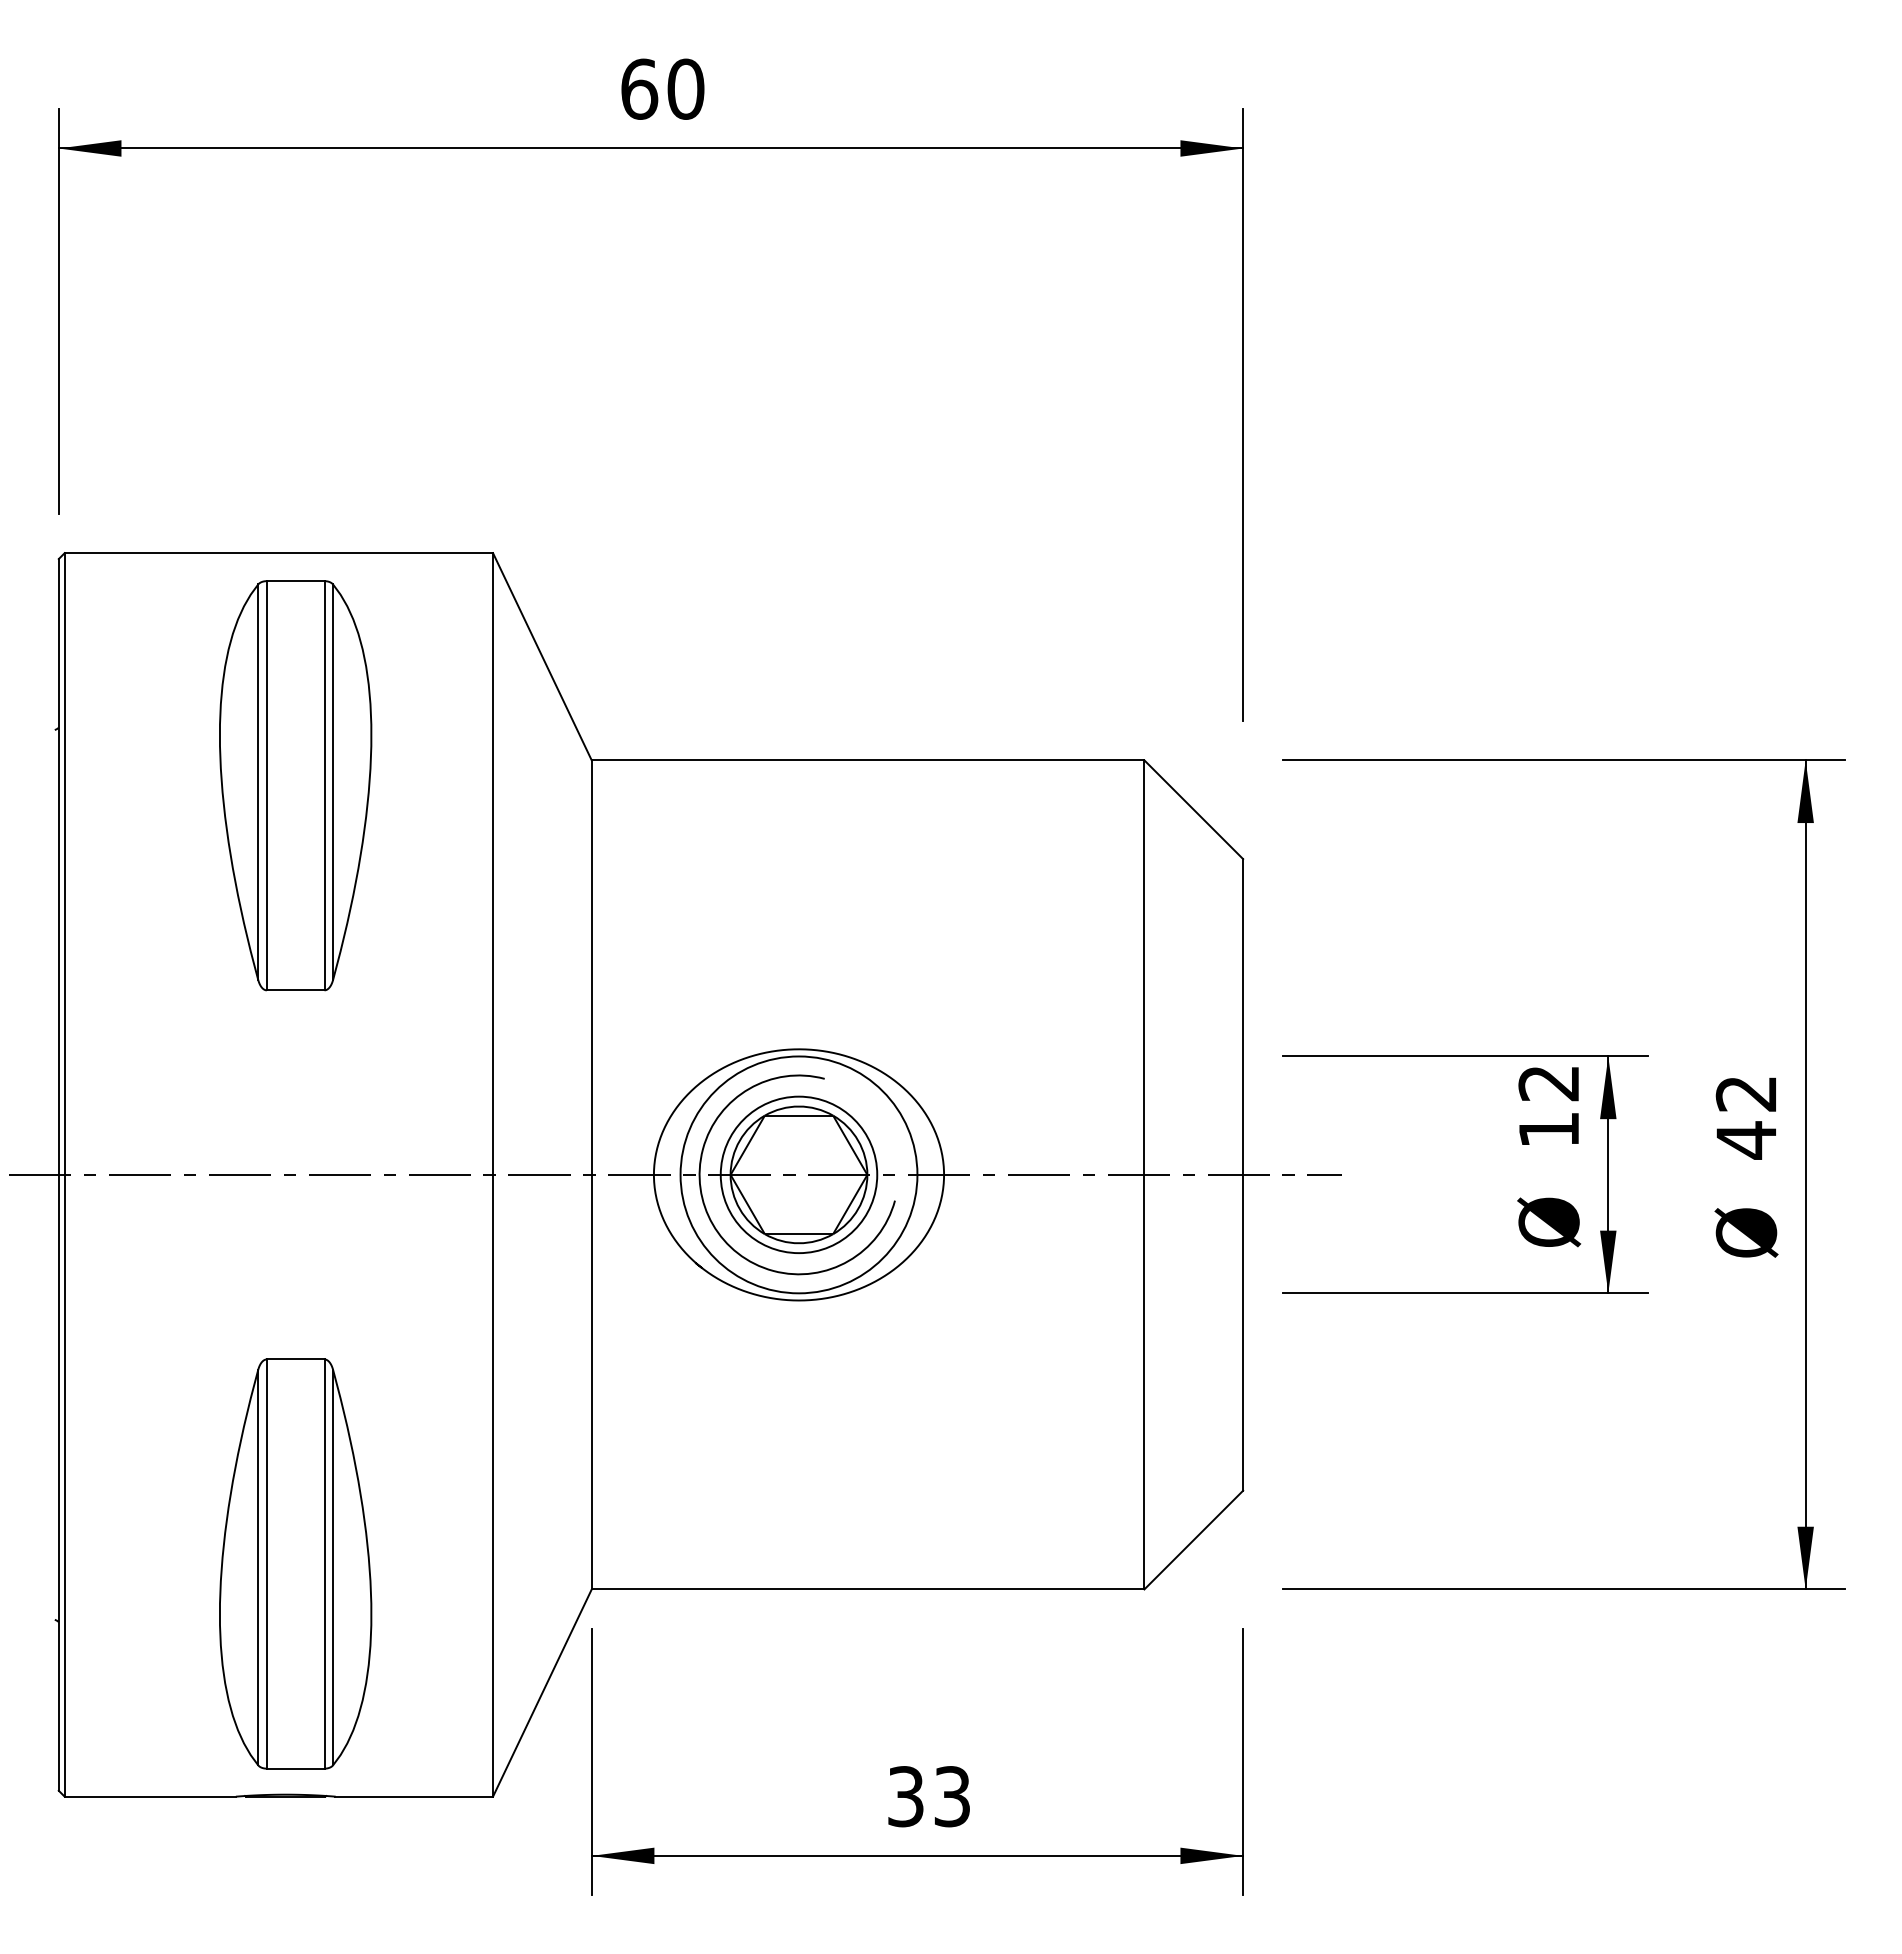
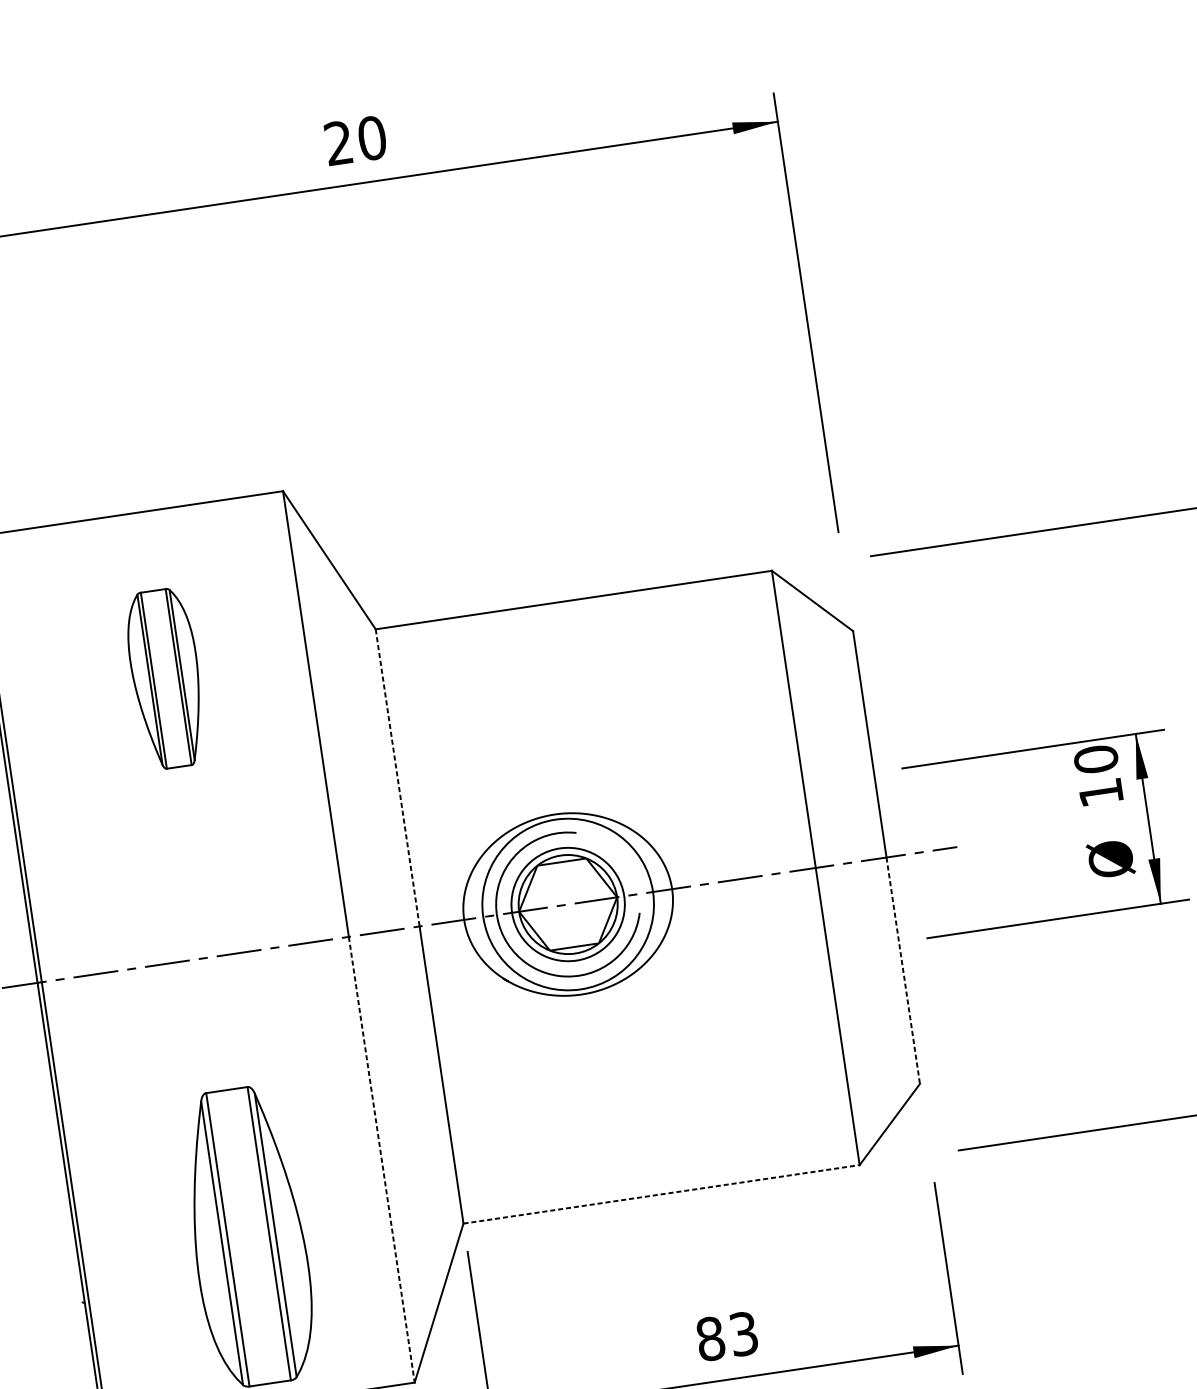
text: (639, 88) -> (338, 142), 60 -> 20
part: (295, 785) -> (166, 678), size x0.6
line: (591, 968) -> (397, 778), solid -> dashed
text: (1548, 1082) -> (1095, 758), 12 -> 10
line: (1243, 1332) -> (903, 970), solid -> dashed
line: (493, 1485) -> (382, 1159), solid -> dashed
line: (868, 1589) -> (661, 1194), solid -> dashed
text: (905, 1796) -> (710, 1338), 33 -> 83

